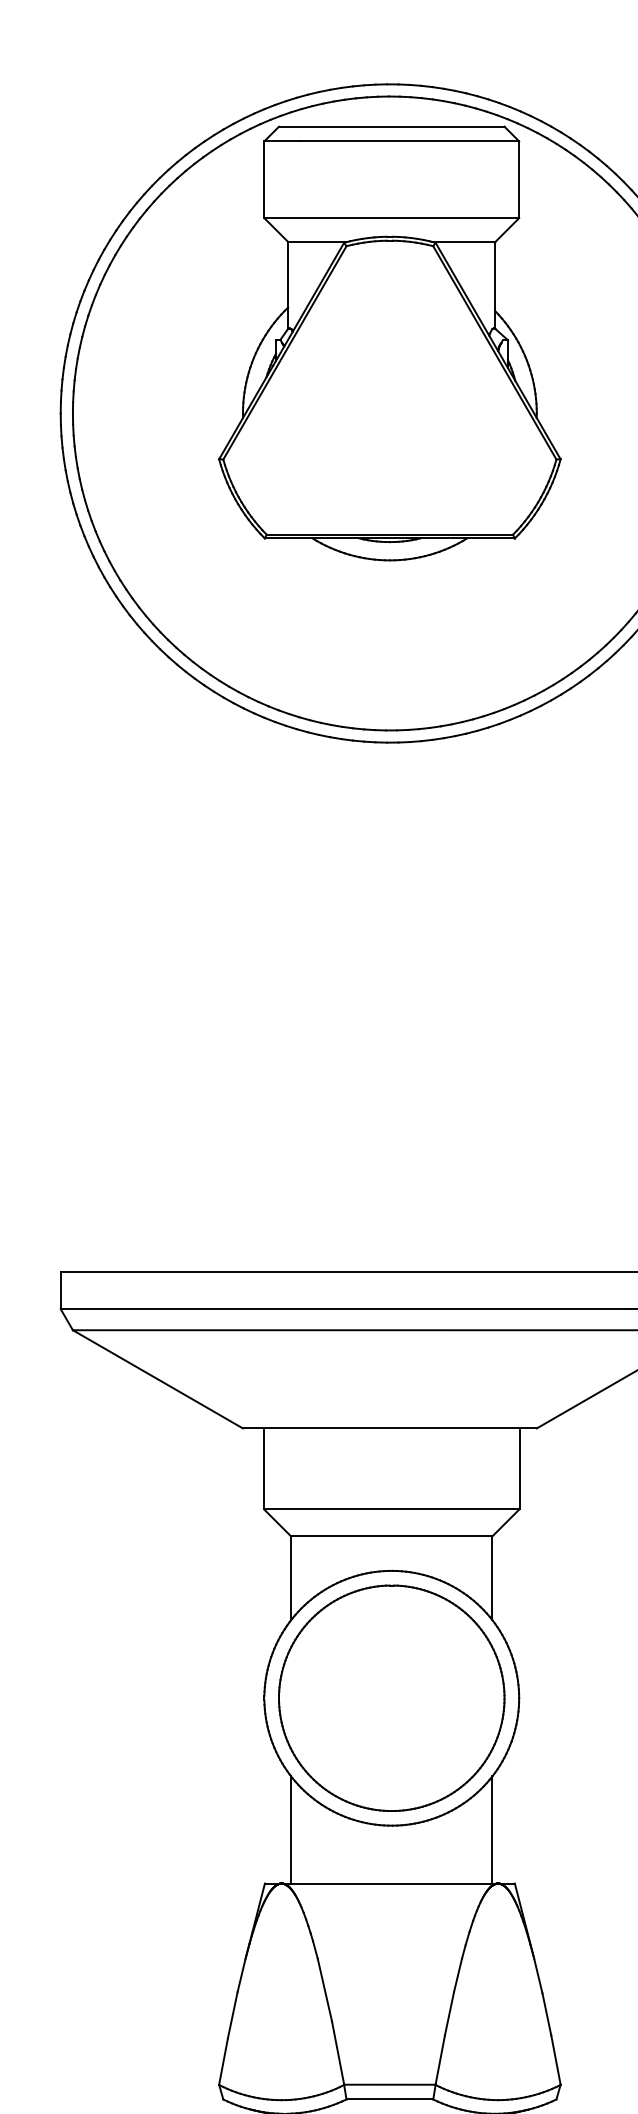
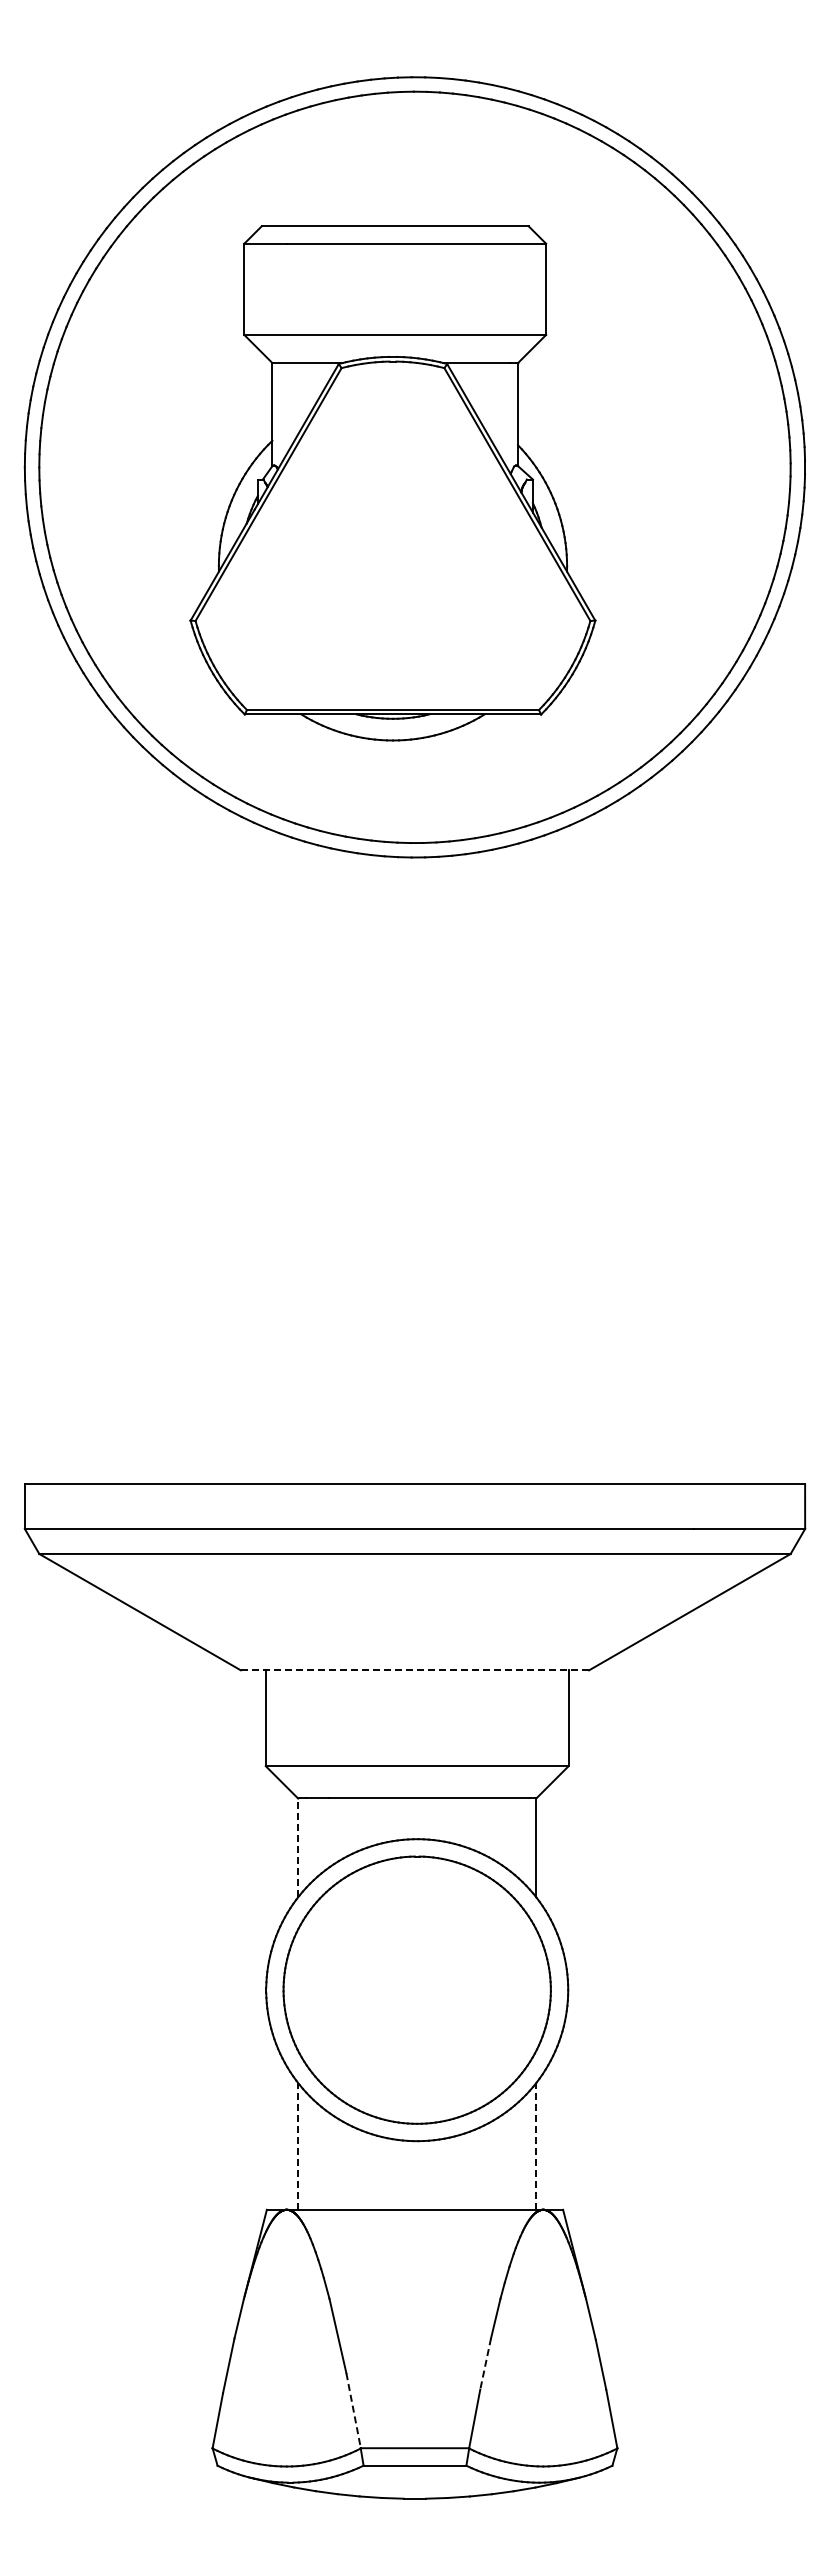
part: (389, 343) -> (392, 483), moved
line: (390, 1428) -> (415, 1670), solid -> dashed
line: (291, 1577) -> (298, 1847), solid -> dashed
line: (291, 1829) -> (298, 2145), solid -> dashed
line: (492, 1829) -> (536, 2145), solid -> dashed
line: (449, 2014) -> (485, 2364), solid -> dashed
line: (338, 2053) -> (353, 2411), solid -> dashed

